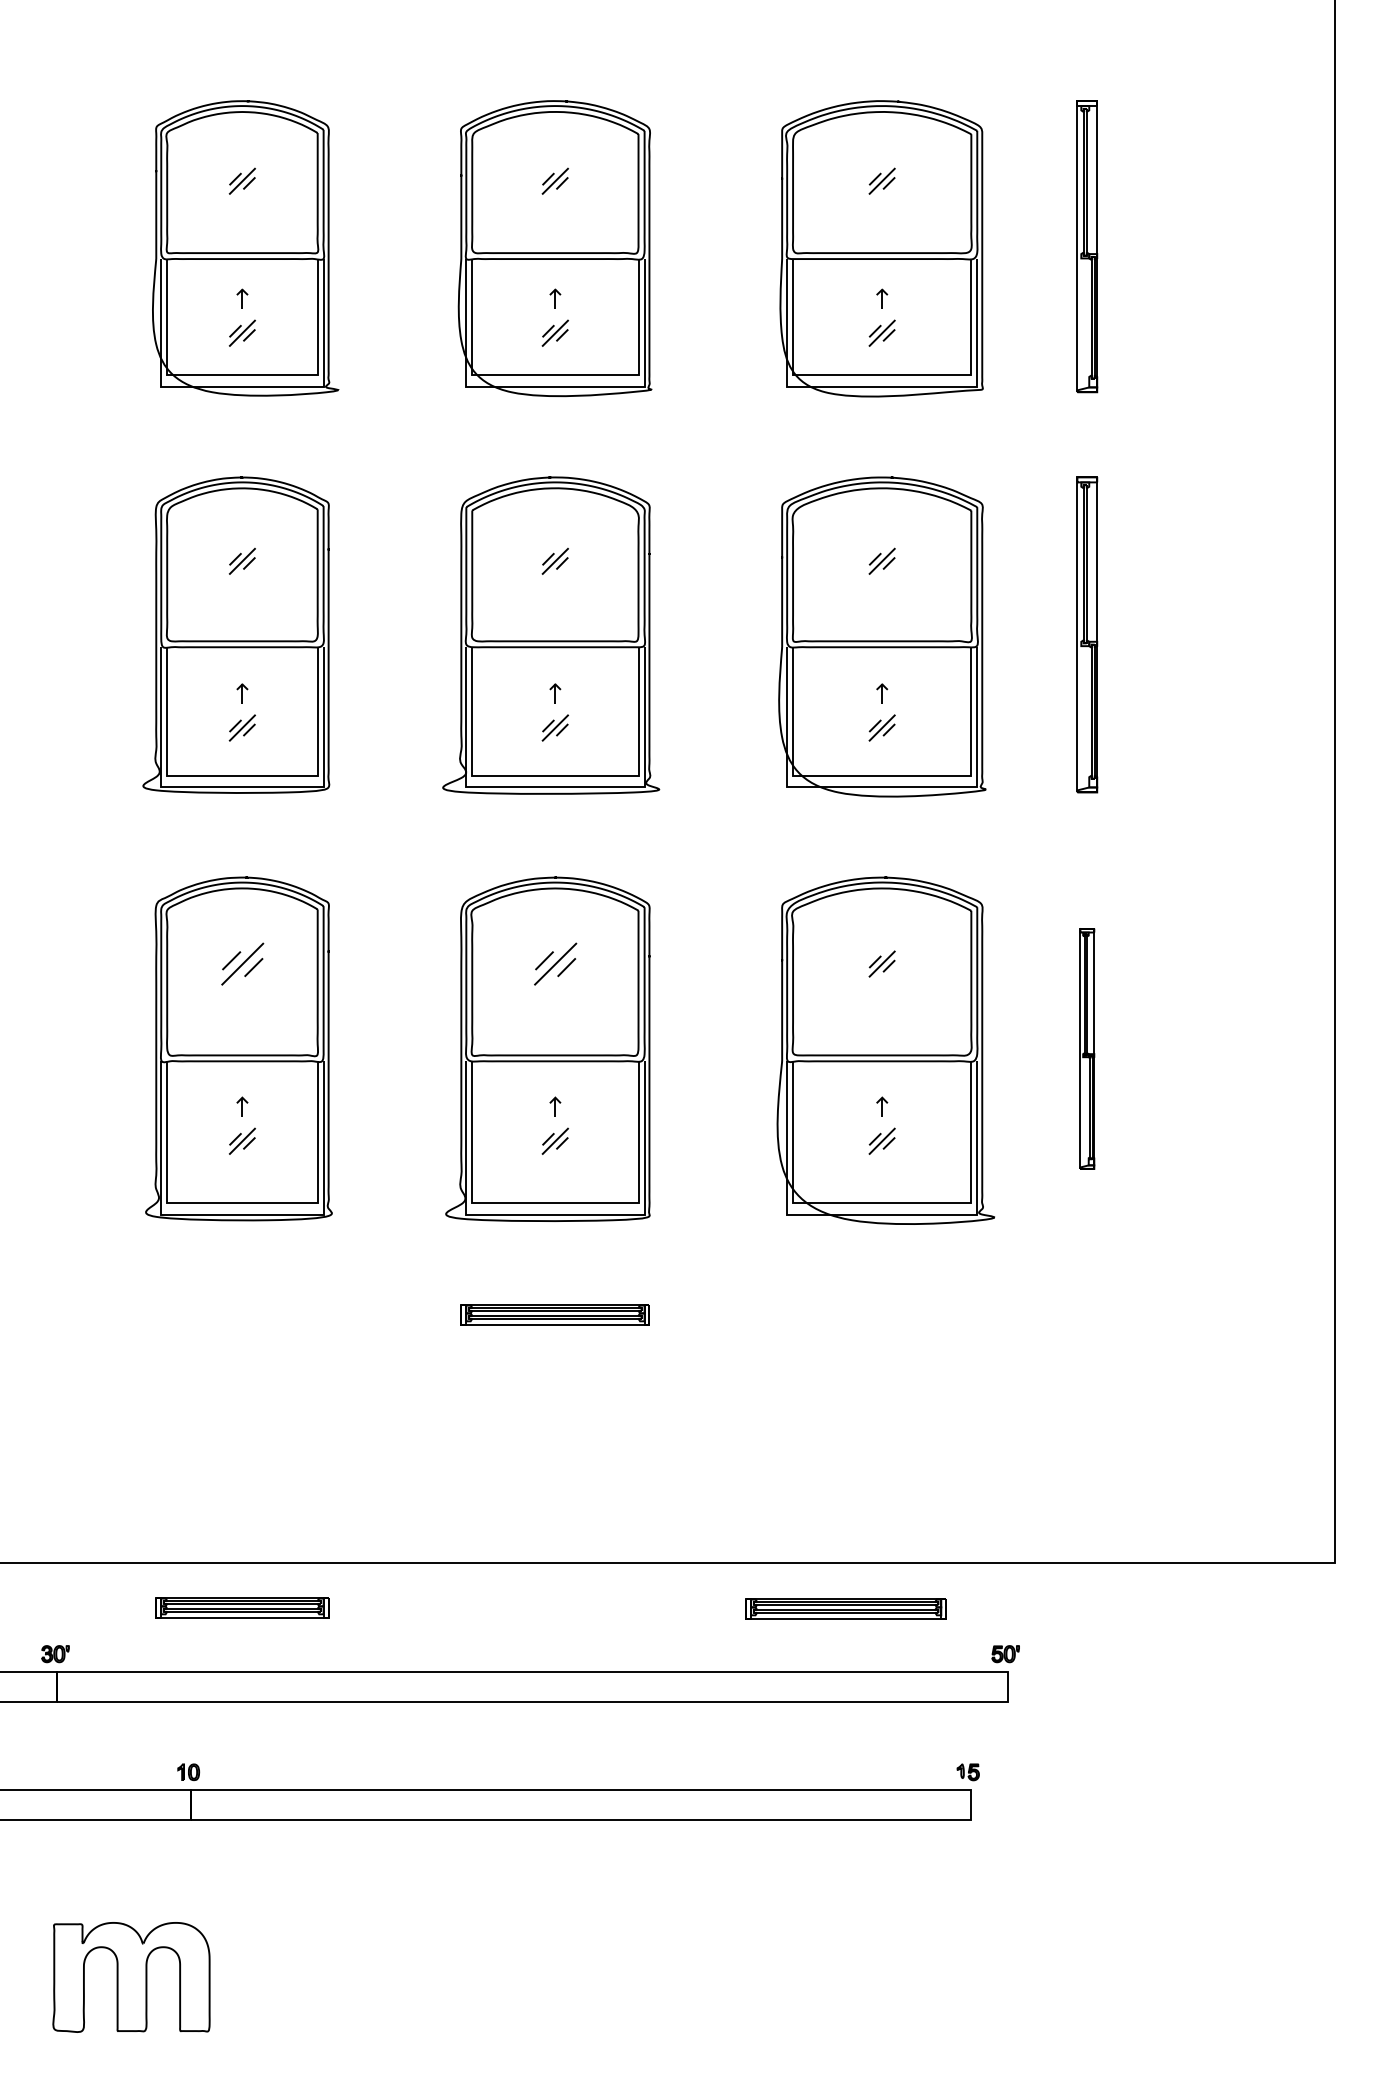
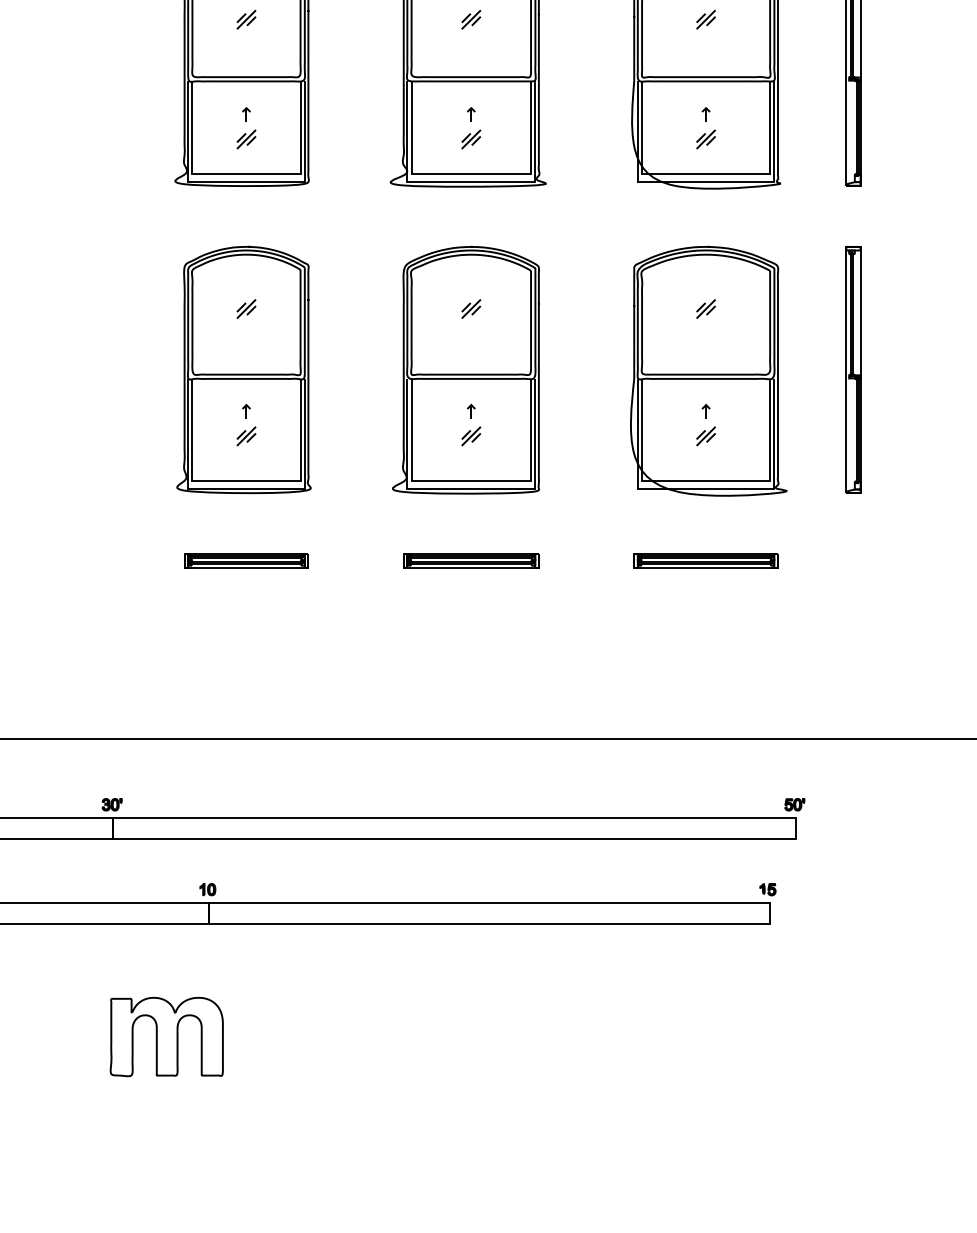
part: (241, 963) -> (245, 308), size x0.62
part: (554, 963) -> (470, 308), size x0.62
part: (1087, 1048) -> (853, 369), size x1.43
part: (242, 1607) -> (246, 560), moved
part: (845, 1608) -> (705, 560), moved

